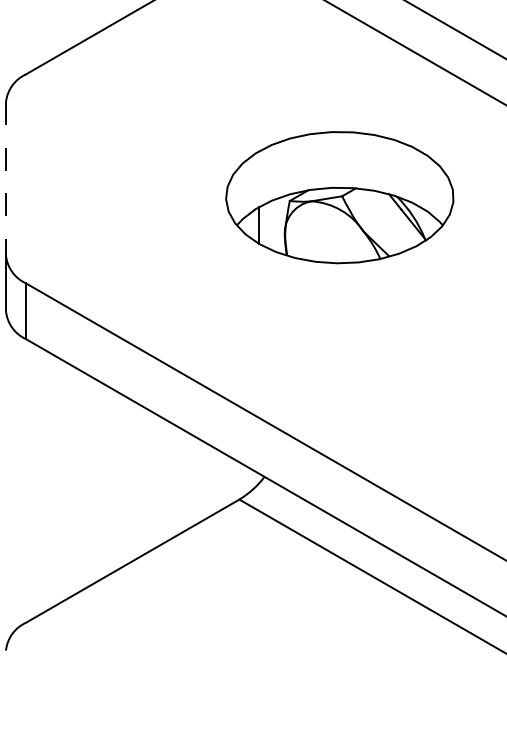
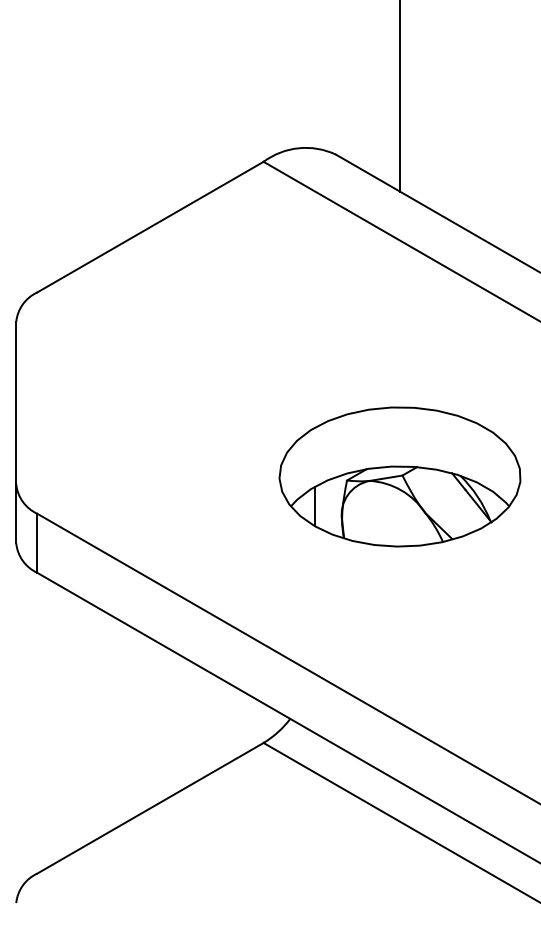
line: (6, 179) -> (16, 403), dashed -> solid
part: (339, 197) -> (399, 476), moved

